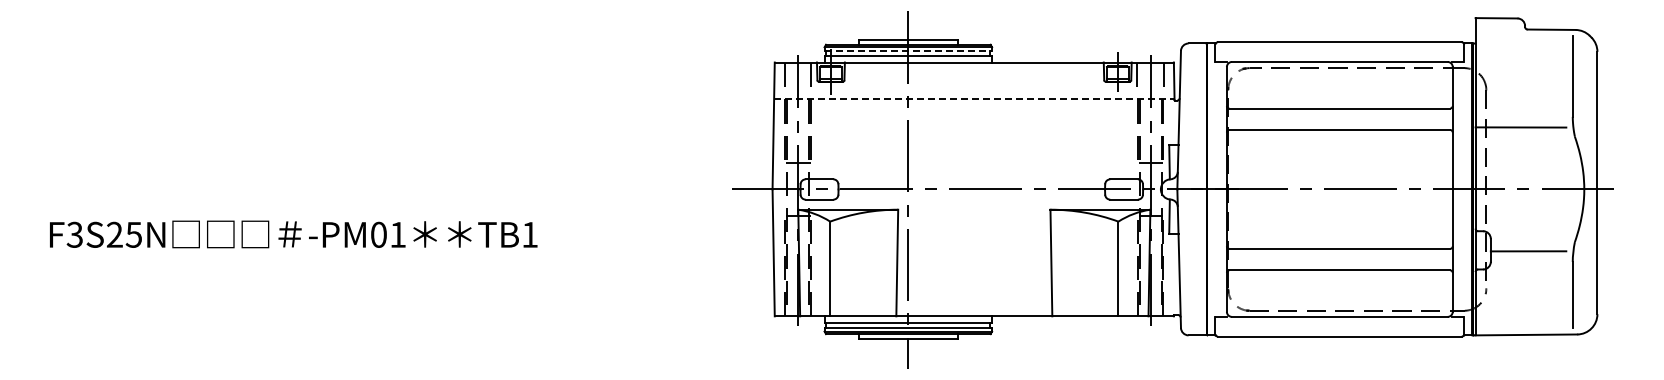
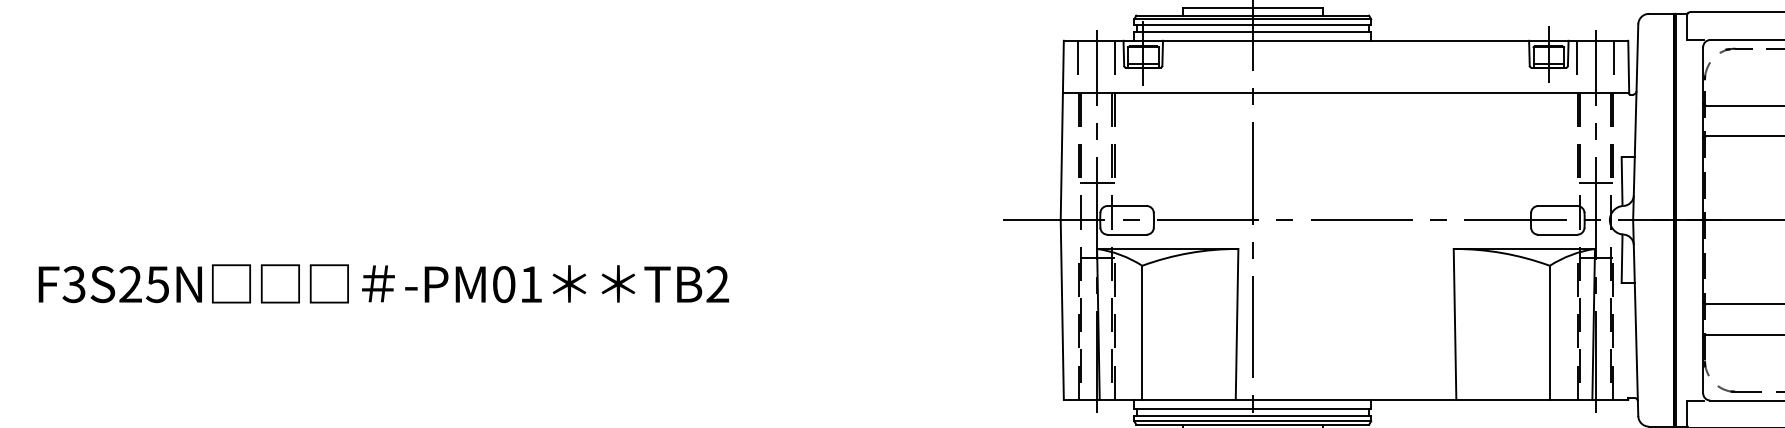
line: (908, 51) -> (1252, 25), dashed -> solid
line: (974, 99) -> (1346, 93), dashed -> solid
text: (529, 234) -> (717, 283), TB1 -> TB2

